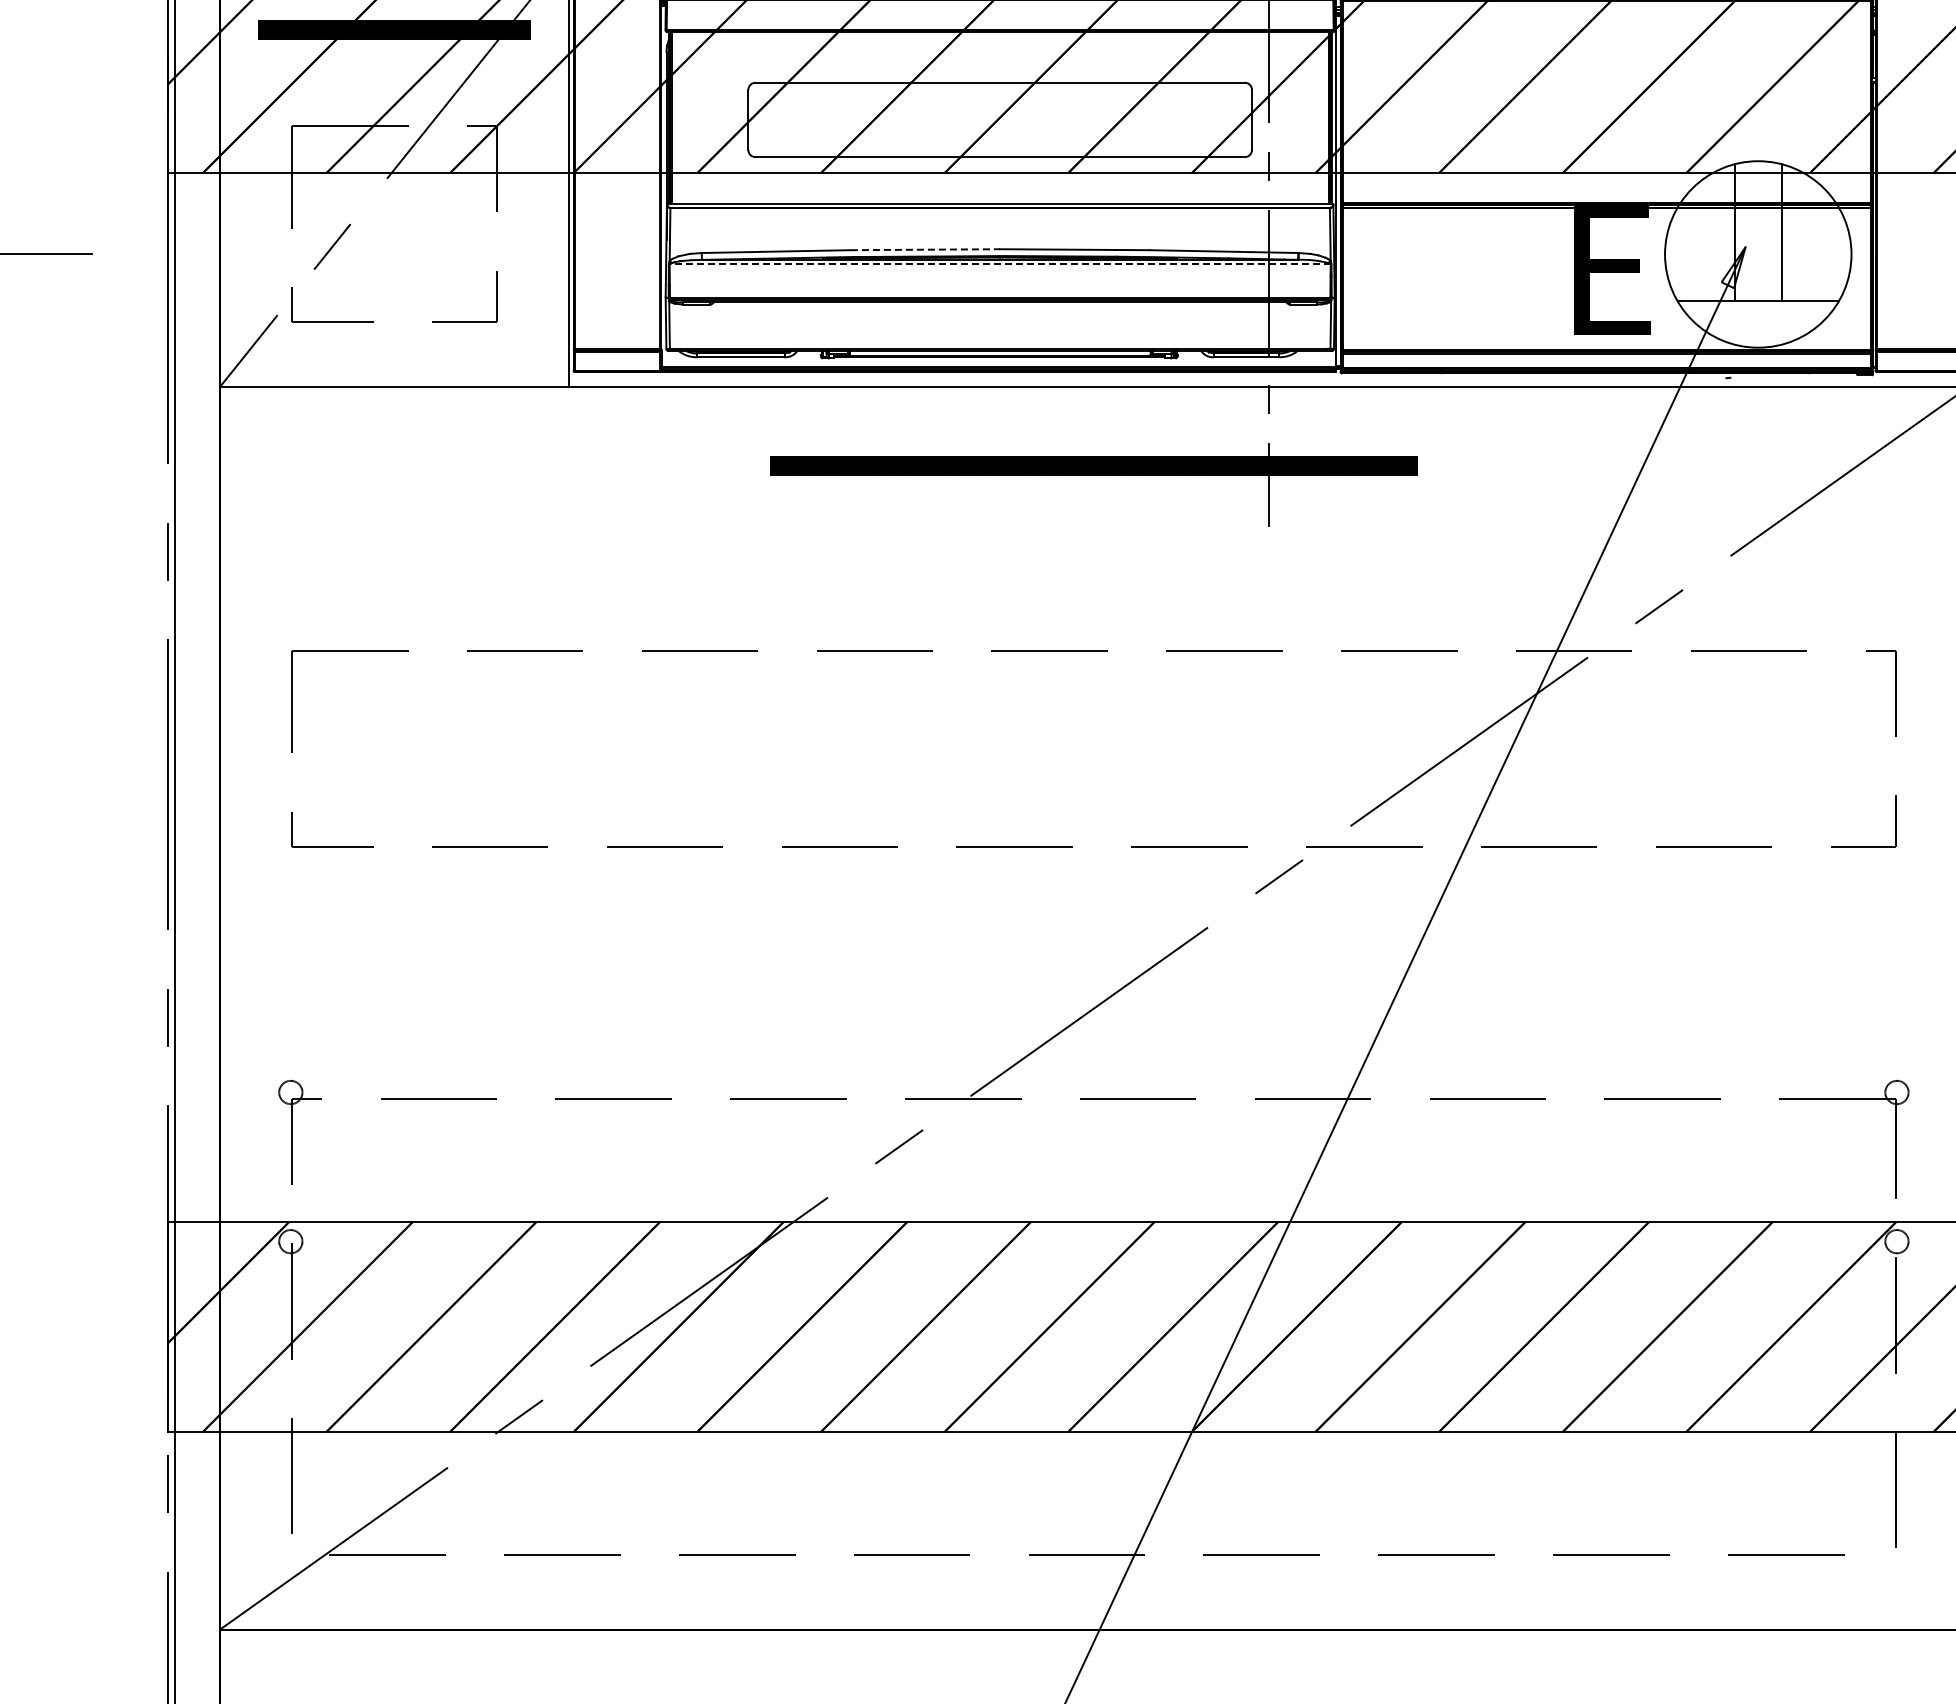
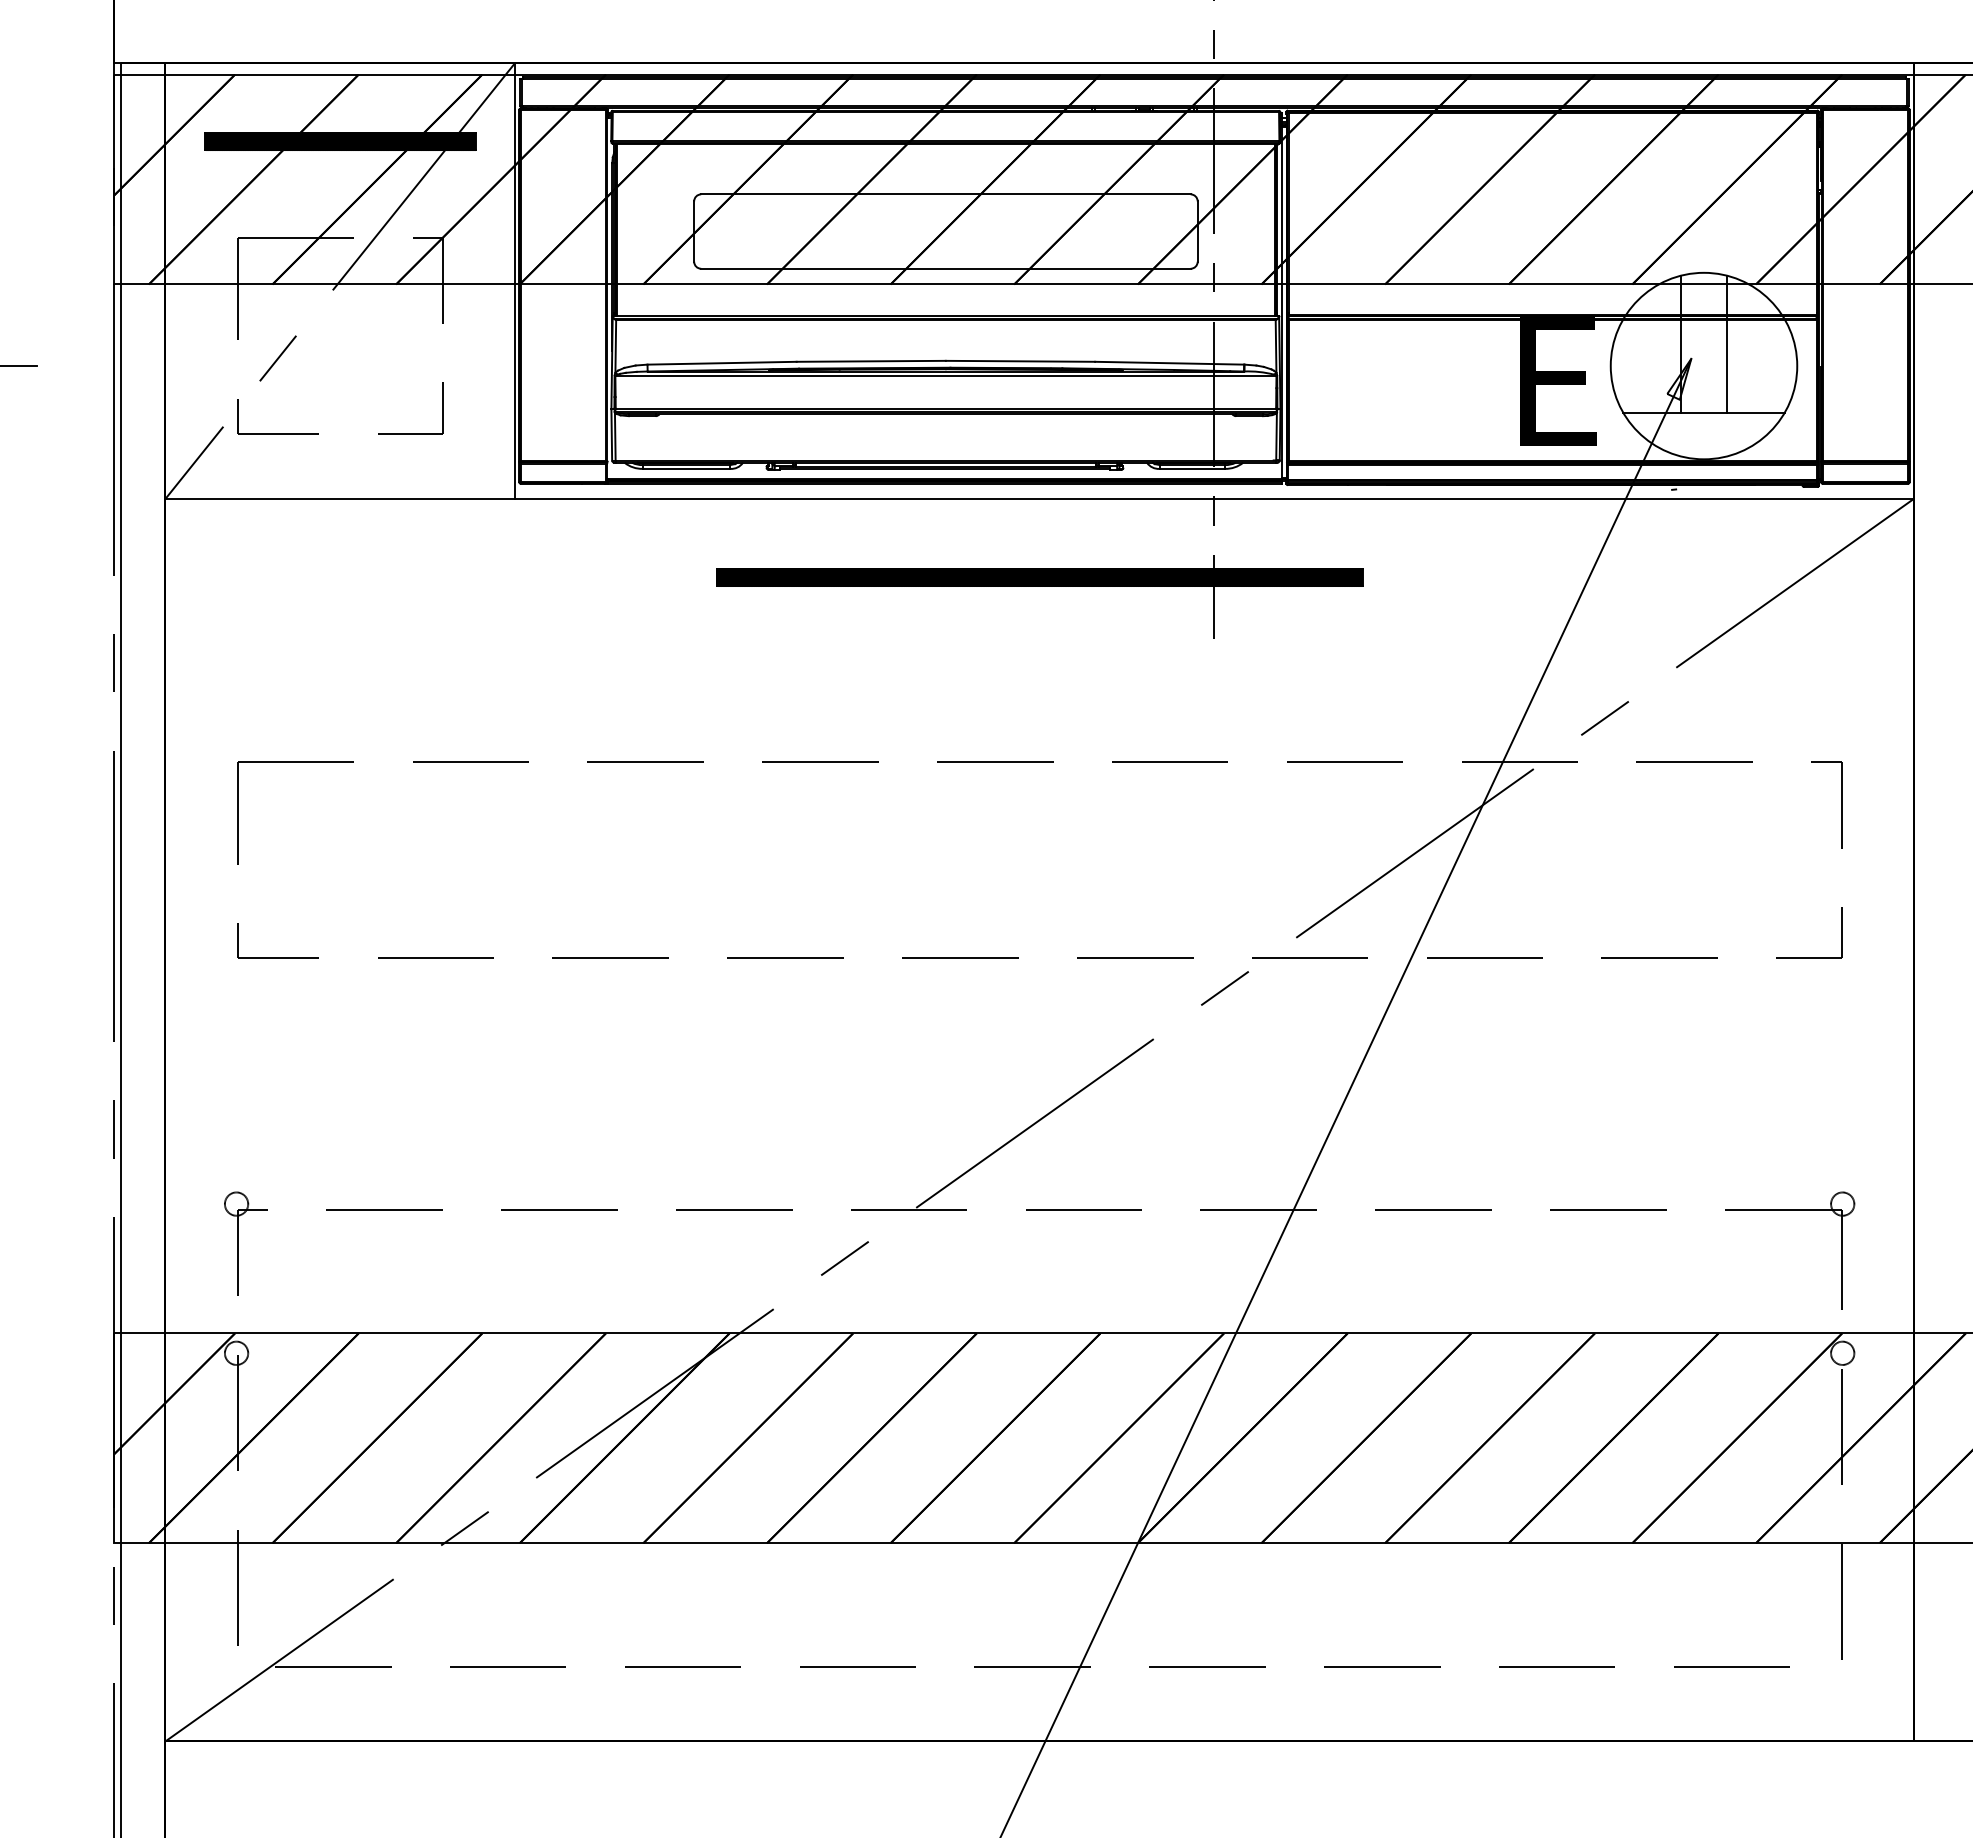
line: (925, 249) -> (871, 361), dashed -> solid
line: (999, 264) -> (945, 376), dashed -> solid

